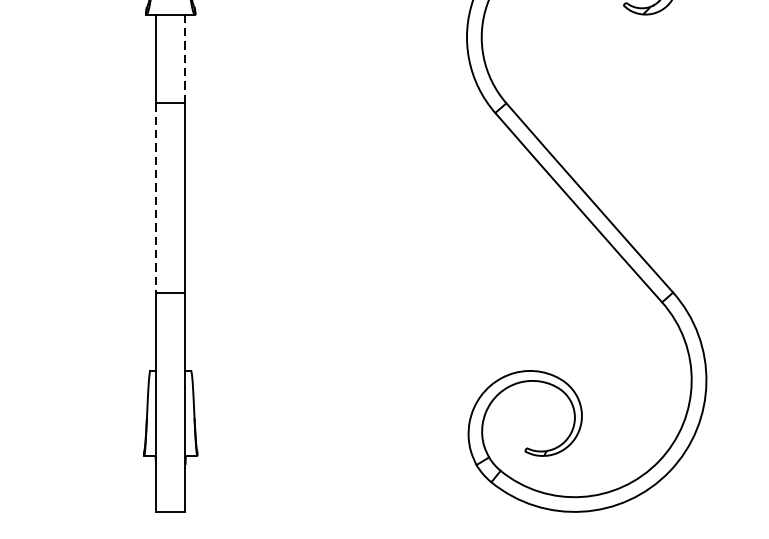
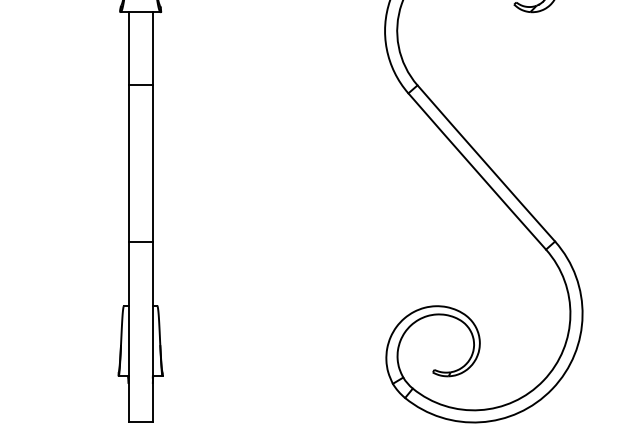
line: (185, 58) -> (152, 48), dashed -> solid
line: (156, 197) -> (128, 163), dashed -> solid

